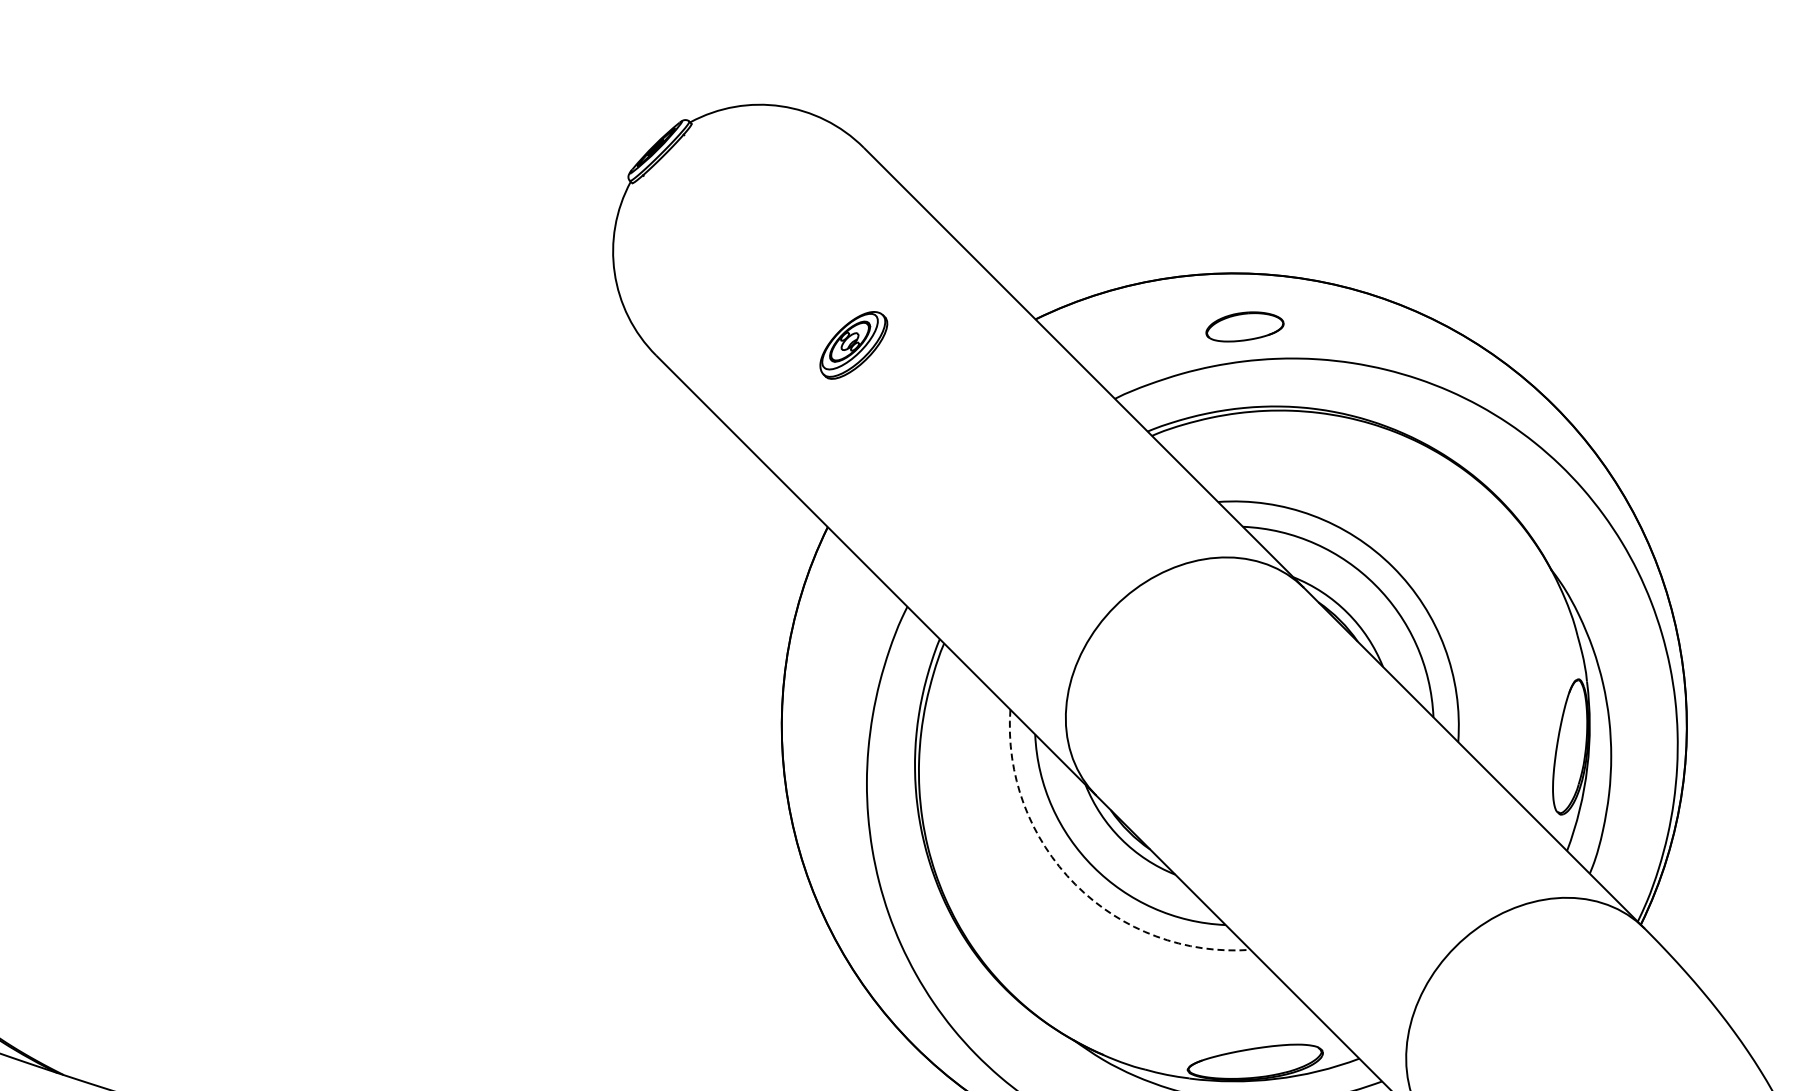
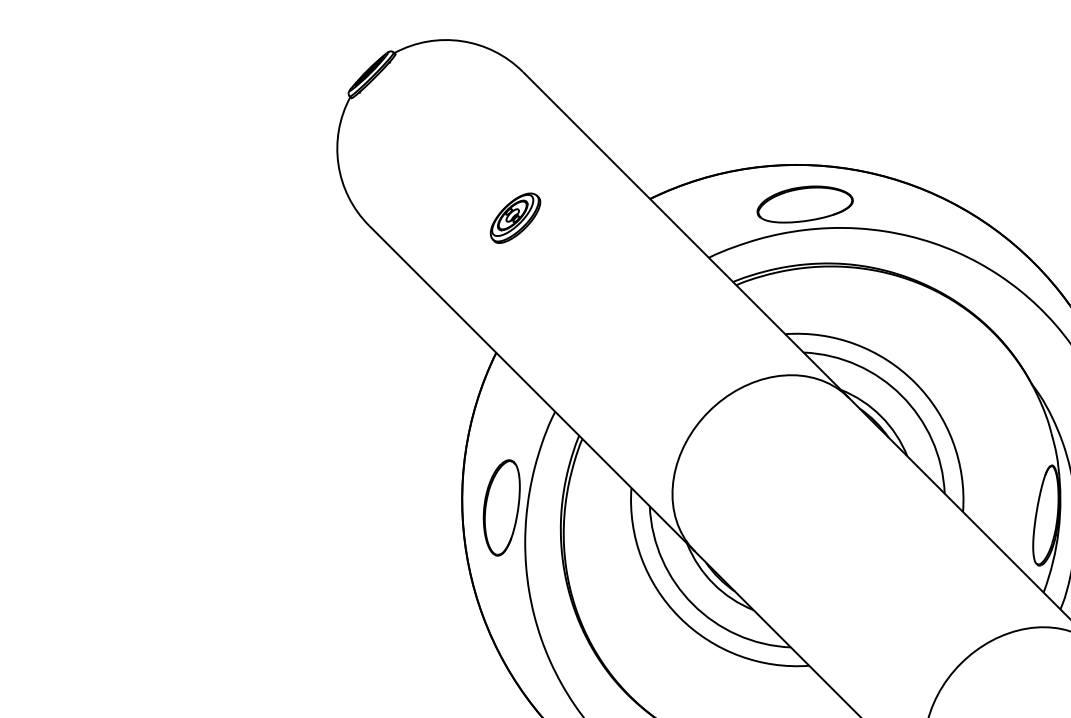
part: (1244, 326) -> (804, 204), size x1.67
part: (835, 736) -> (501, 507), added
arc: (1075, 884) -> (679, 617), dashed -> solid

